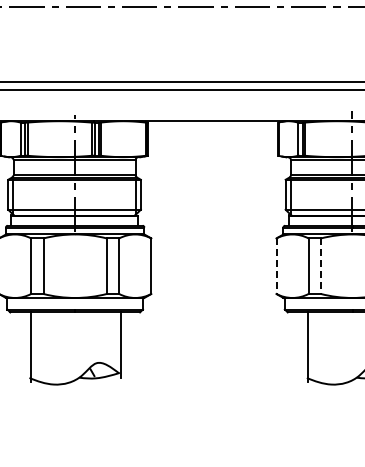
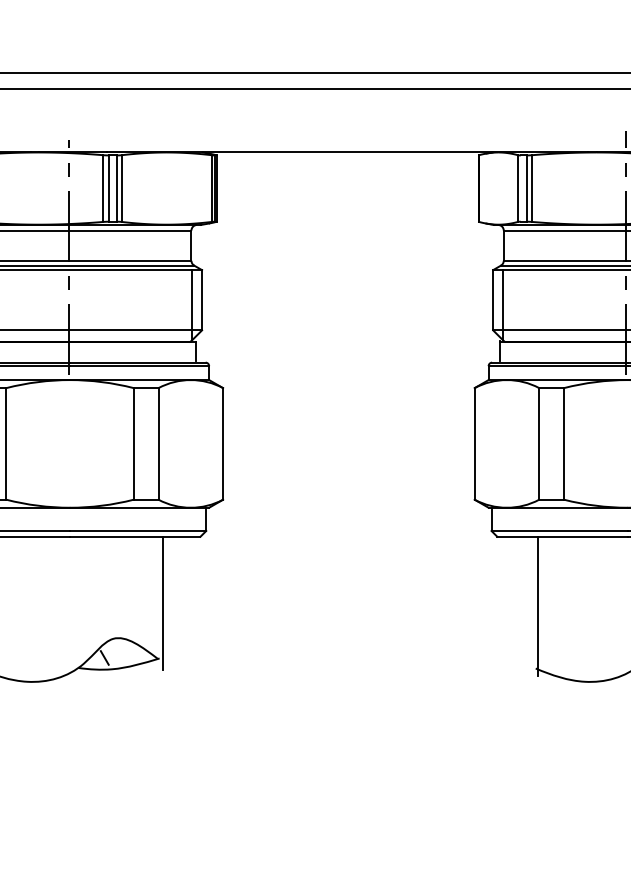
line: (276, 266) -> (474, 444), dashed -> solid
line: (320, 266) -> (563, 444), dashed -> solid

